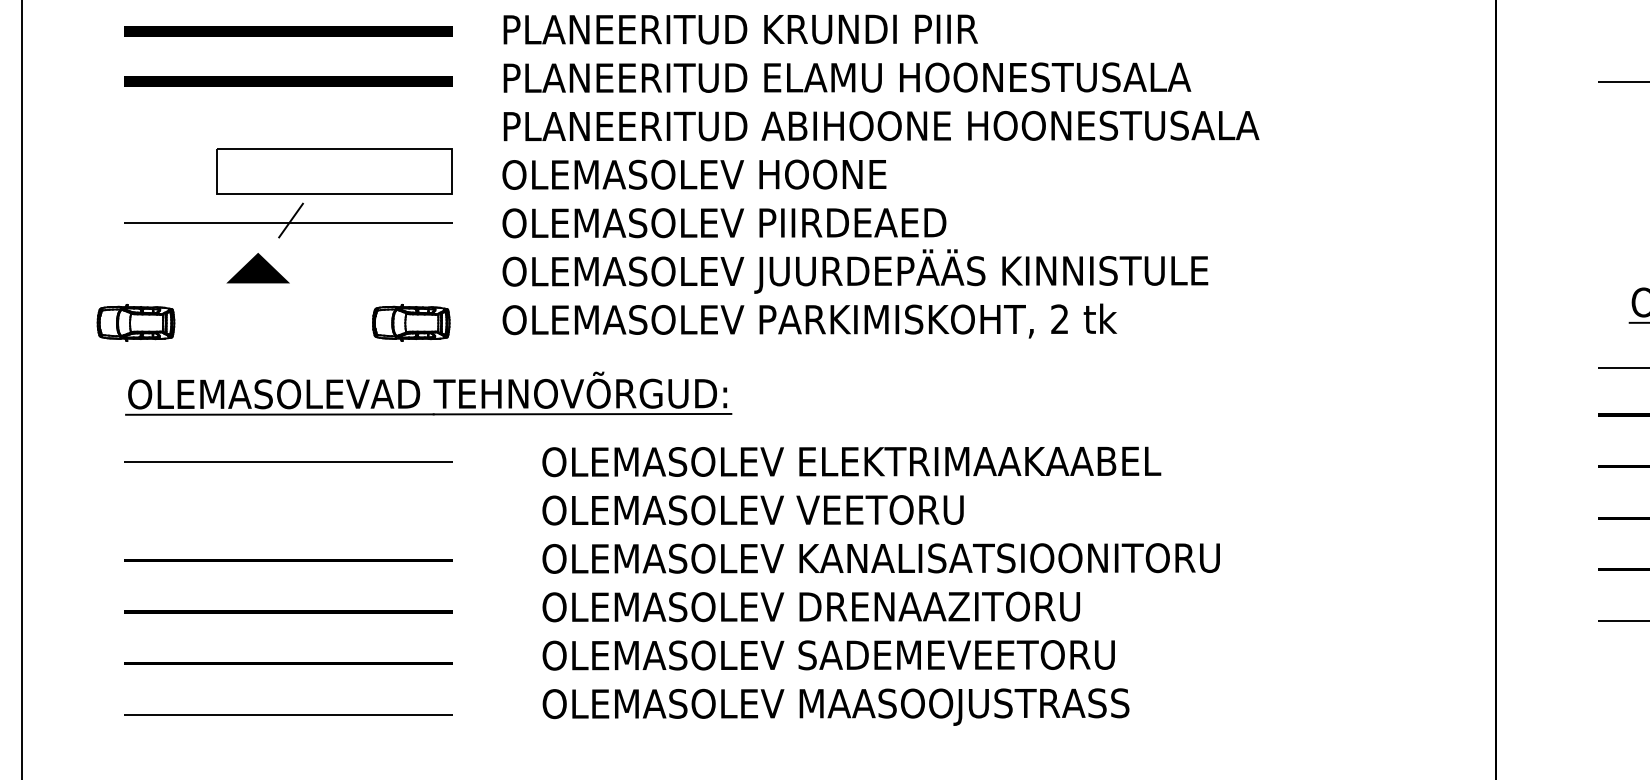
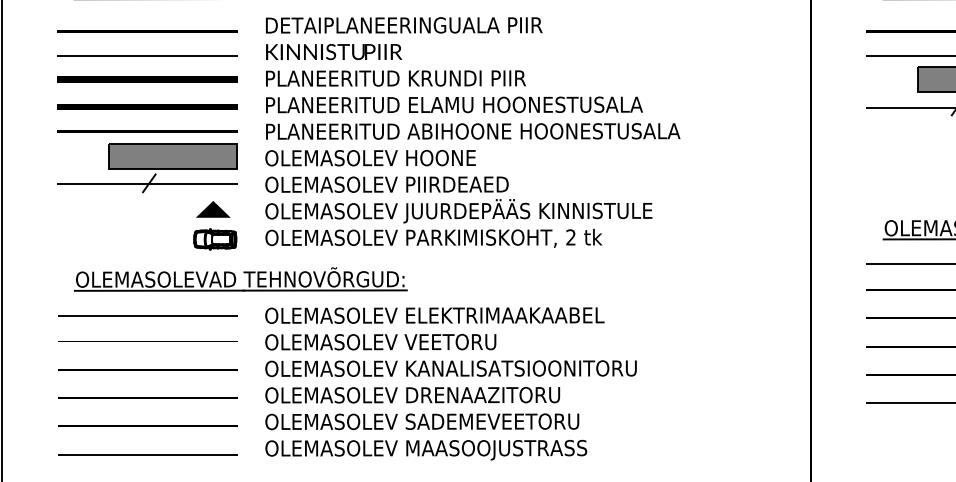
line: (287, 126) -> (147, 131), added
fill: (333, 171) -> (172, 156), added
part: (258, 268) -> (213, 209), moved
part: (136, 323) -> (64, 239), removed
part: (428, 394) -> (240, 279), moved
line: (287, 508) -> (147, 341), added
text: (880, 585) -> (450, 383), moved

